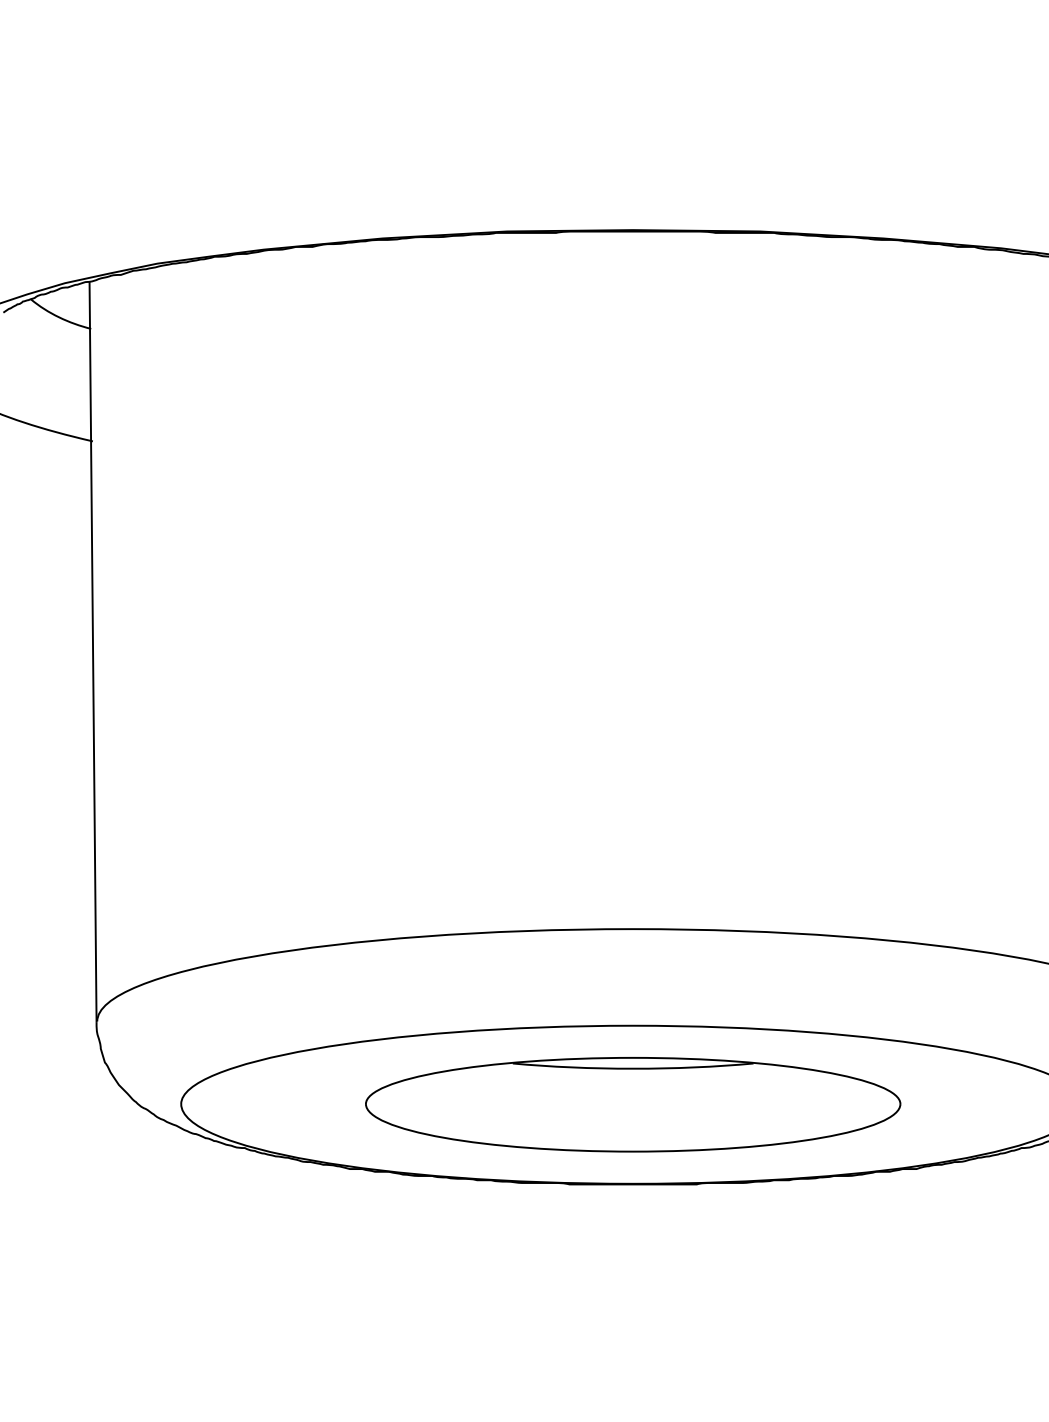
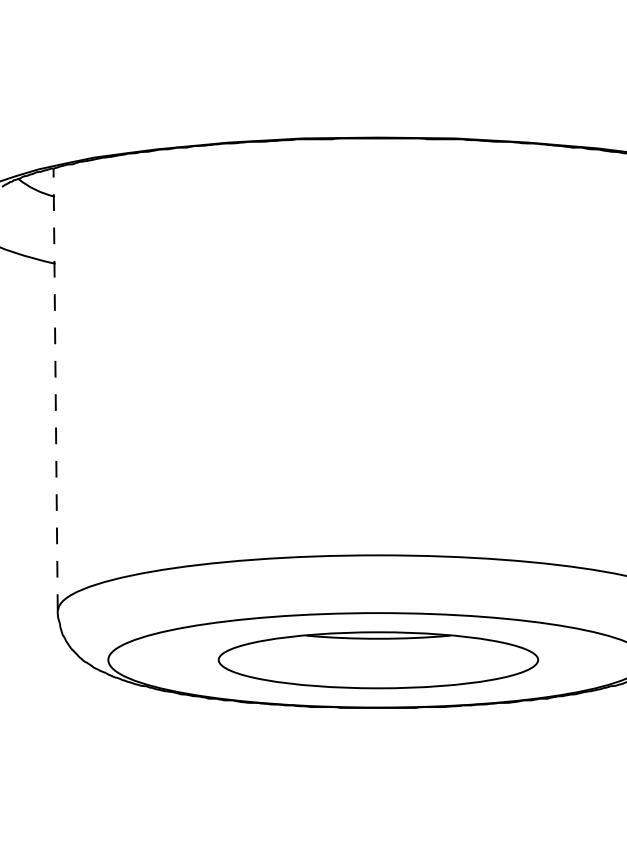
line: (92, 651) -> (55, 389), solid -> dashed

